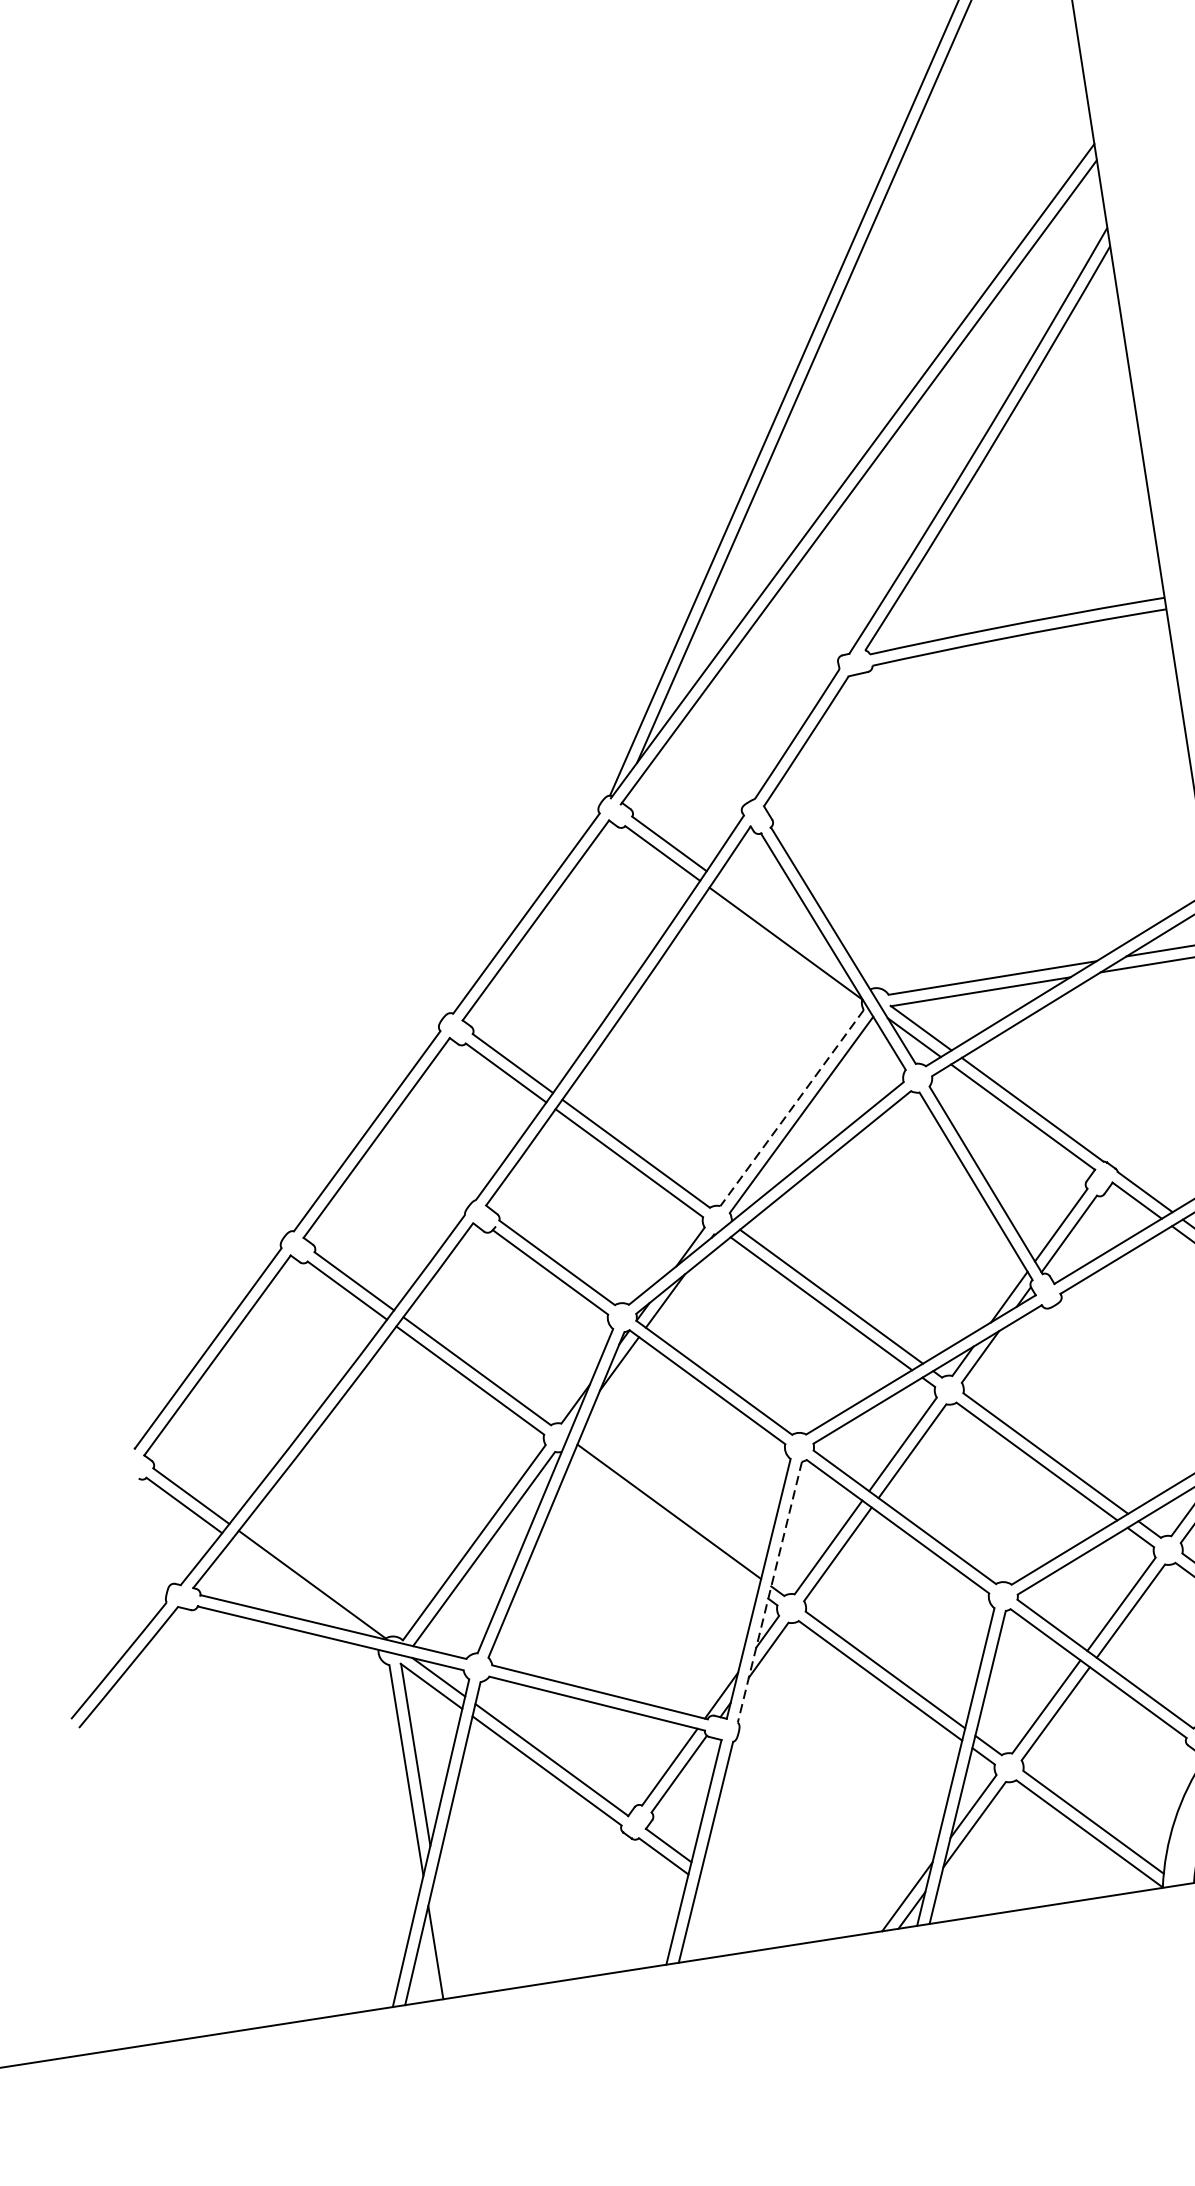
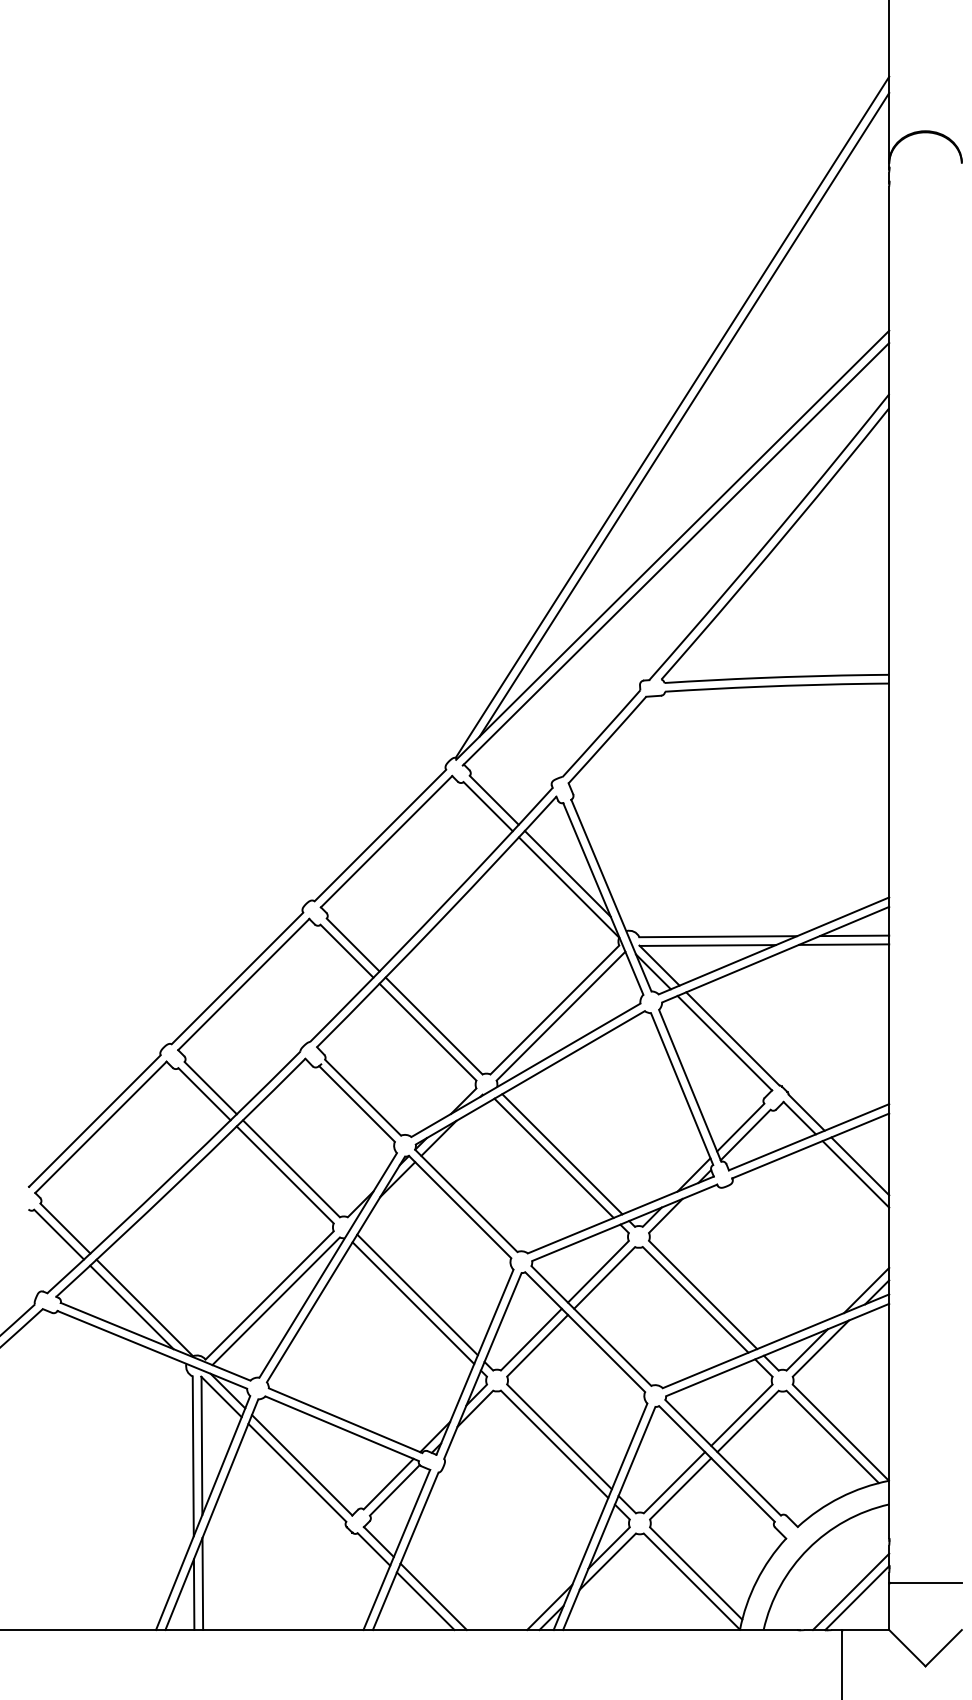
line: (780, 925) -> (567, 873), added
line: (791, 1108) -> (554, 1010), dashed -> solid
line: (665, 1522) -> (413, 1302), added
line: (294, 1586) -> (131, 1307), added
line: (769, 1591) -> (482, 1365), dashed -> solid
line: (751, 1906) -> (433, 1596), added
line: (742, 1914) -> (425, 1601), added
line: (444, 1936) -> (202, 1583), added

